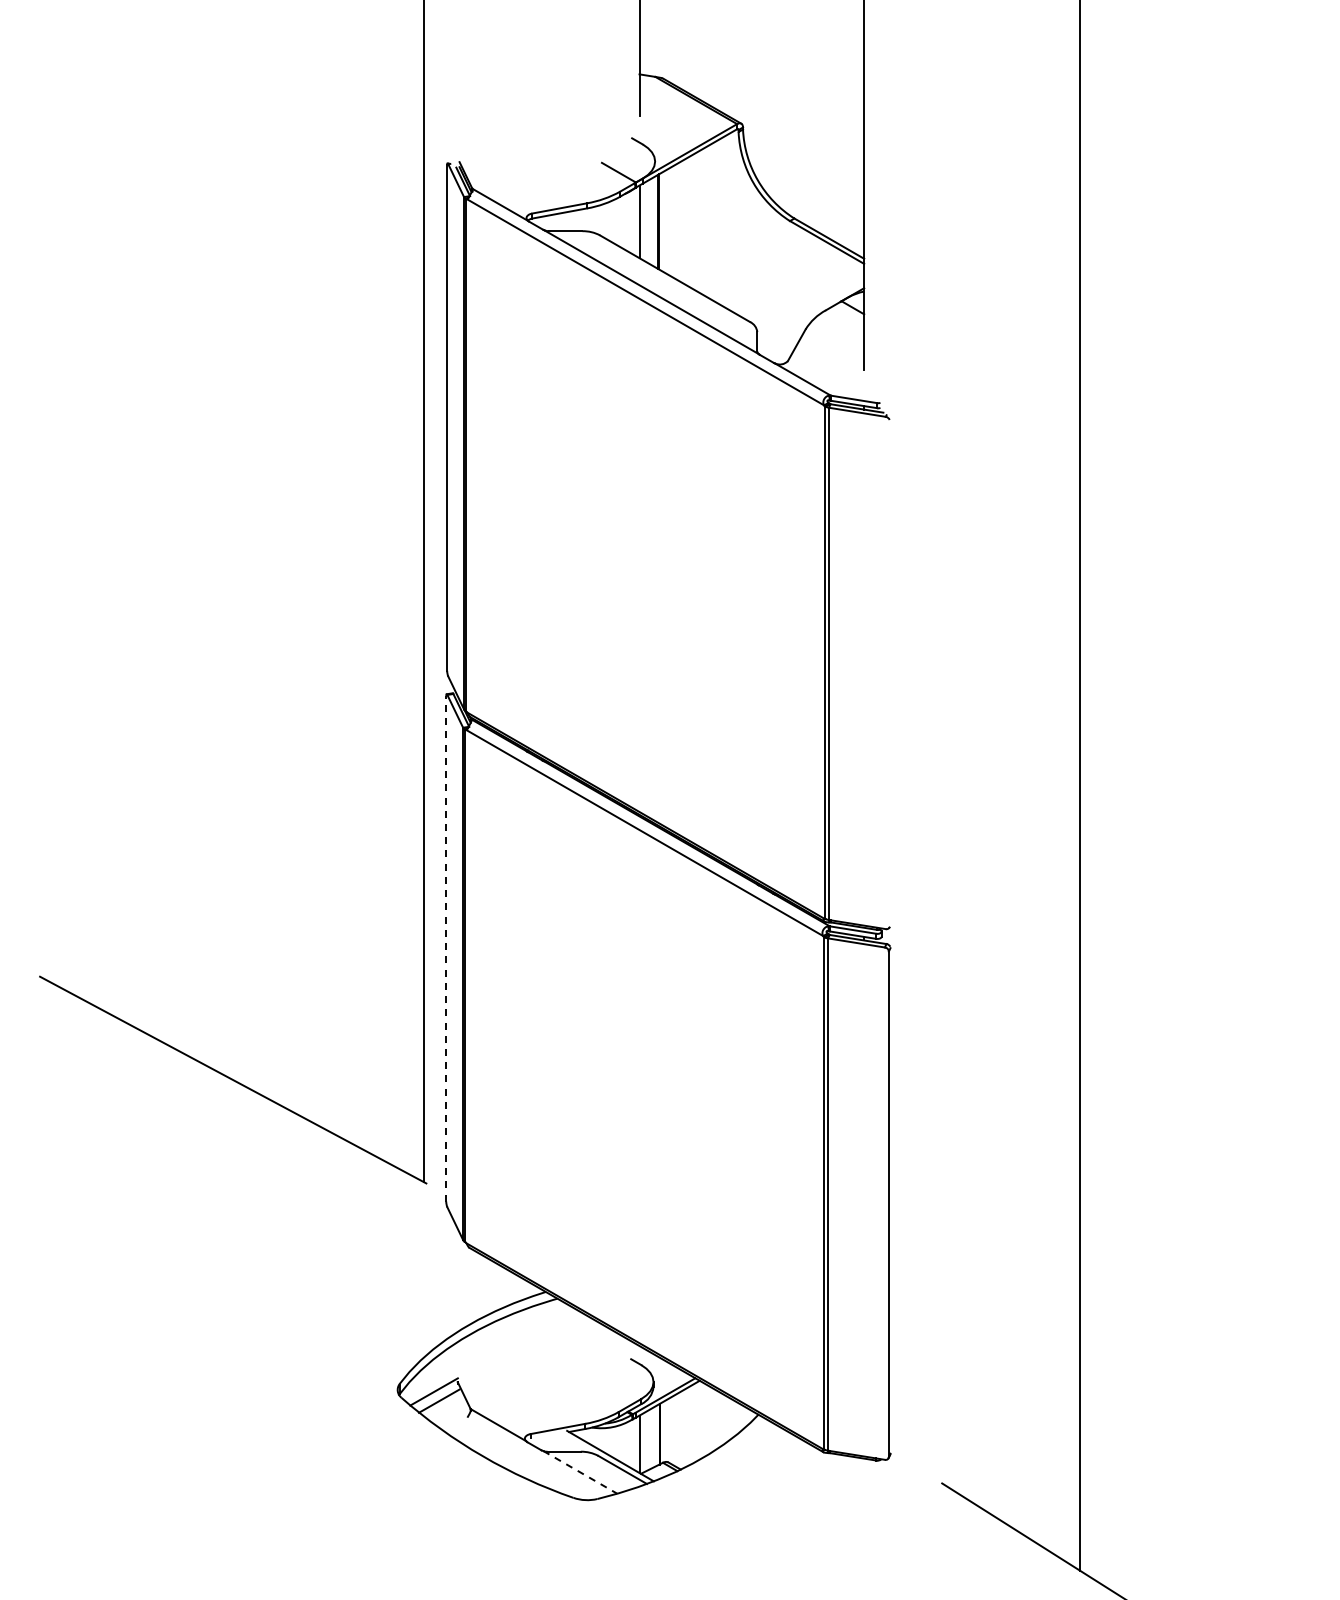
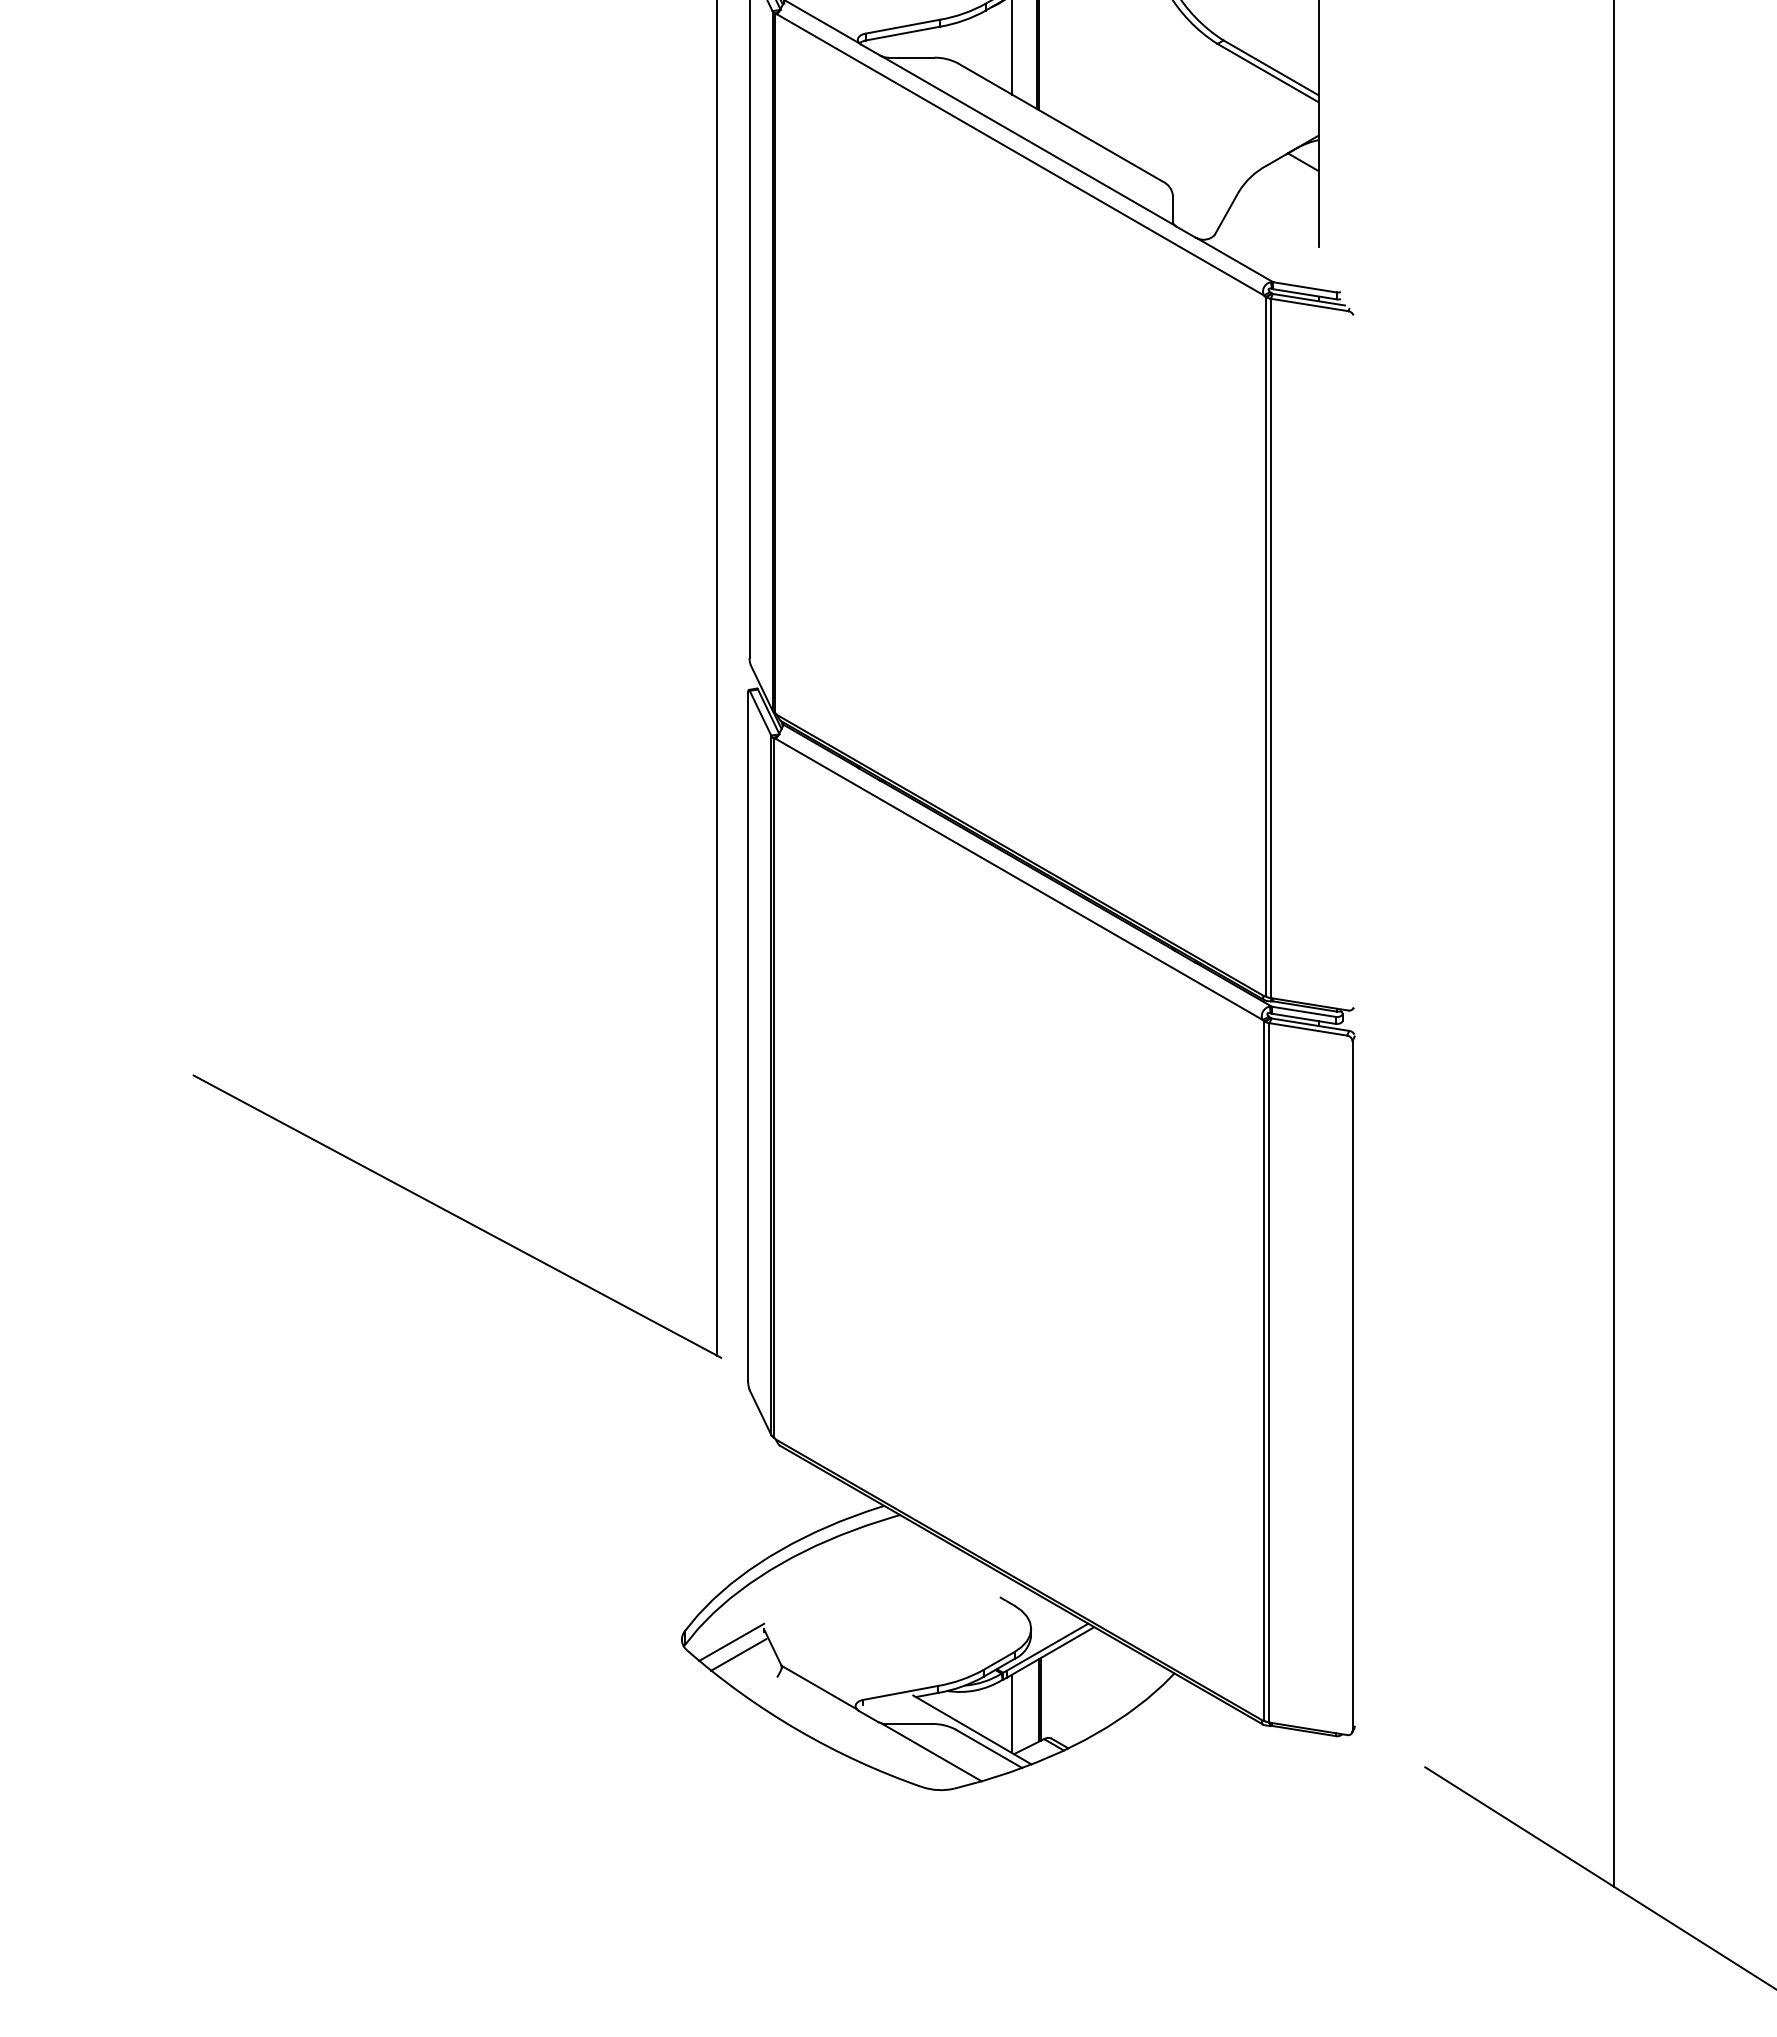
line: (446, 948) -> (748, 1036), dashed -> solid
line: (580, 1472) -> (931, 1752), dashed -> solid

